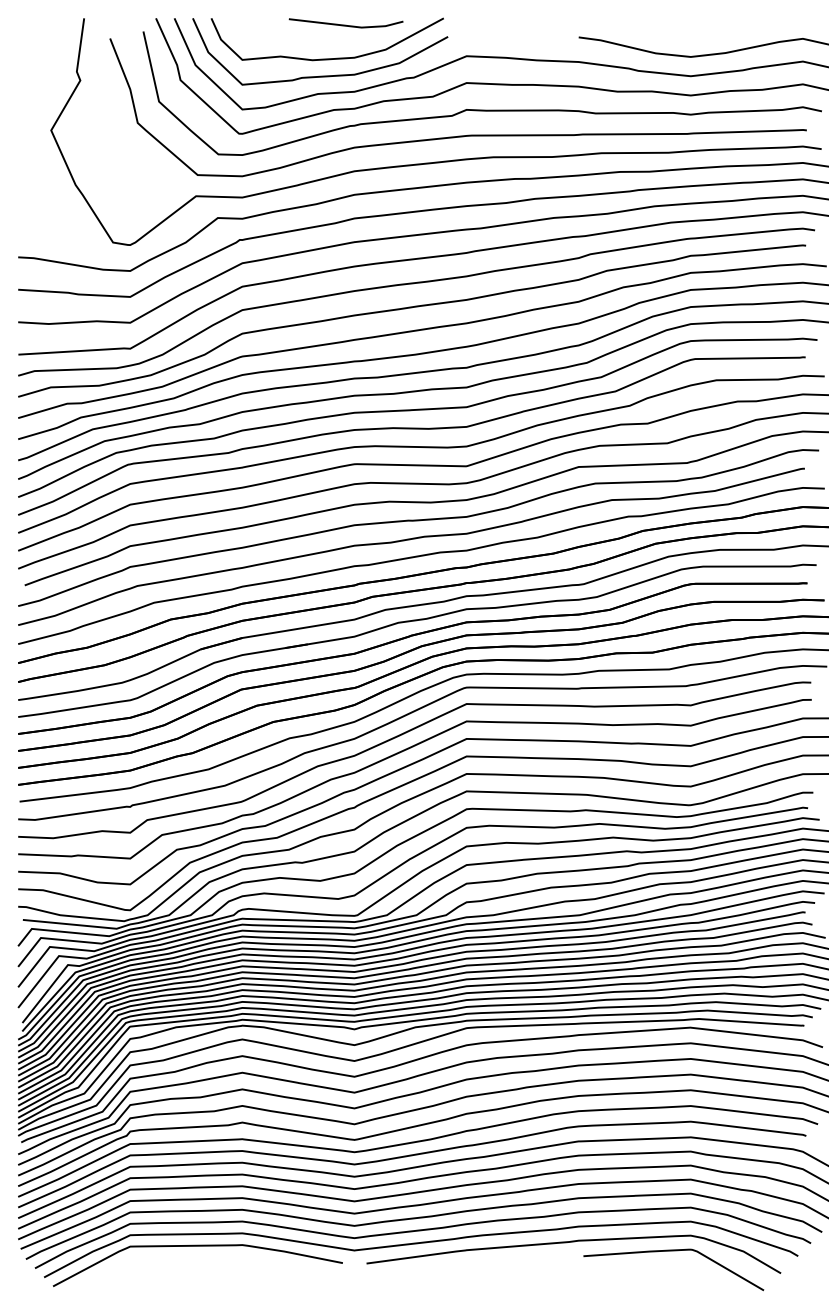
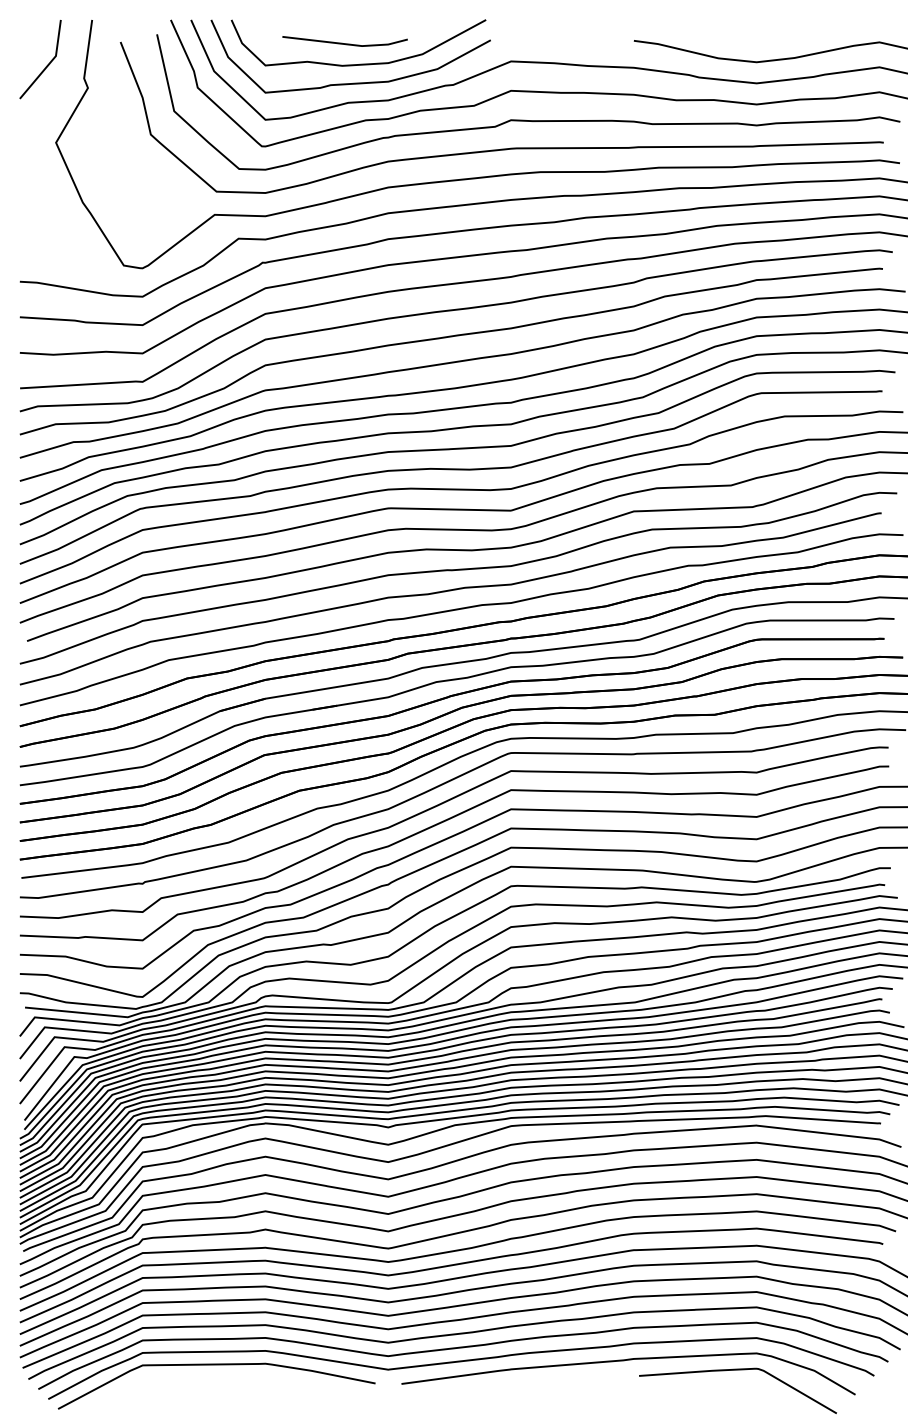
line: (345, 25) -> (344, 43), moved
line: (42, 59) -> (46, 65), added

